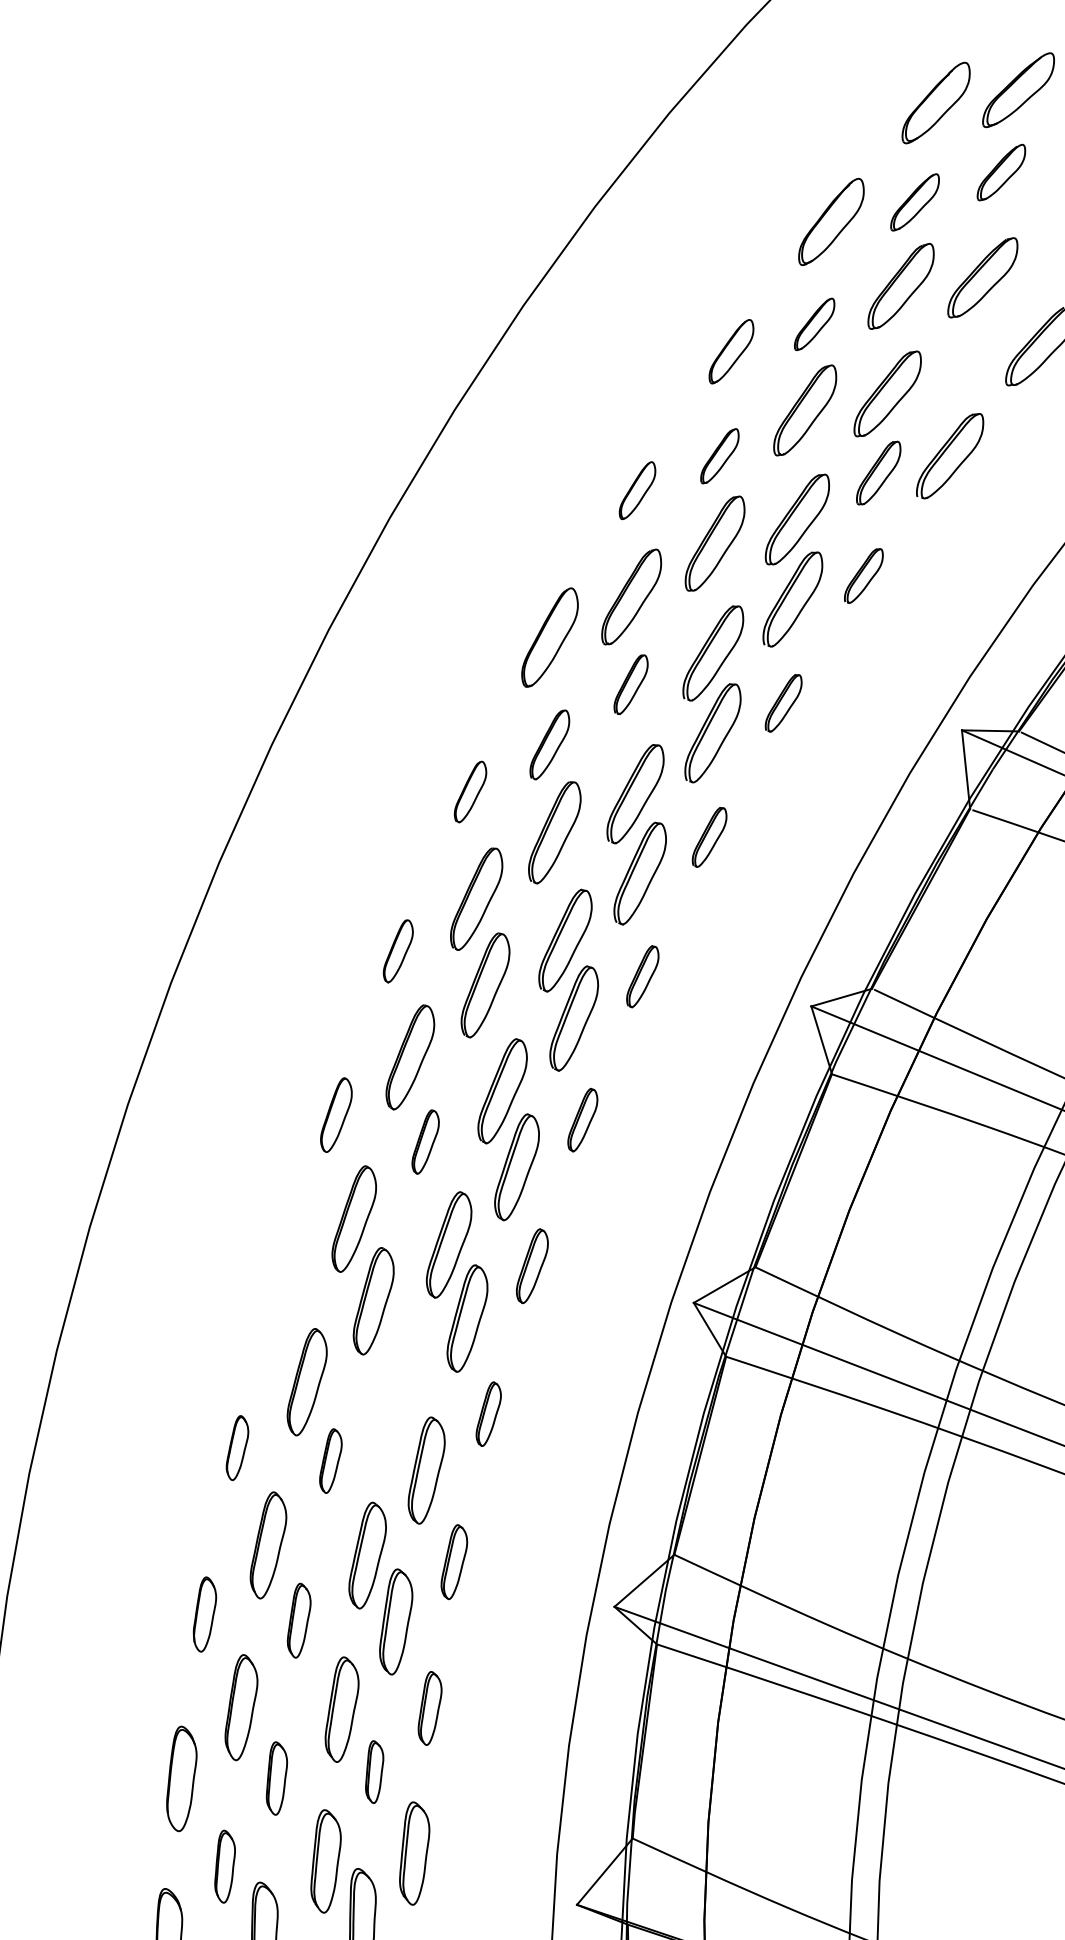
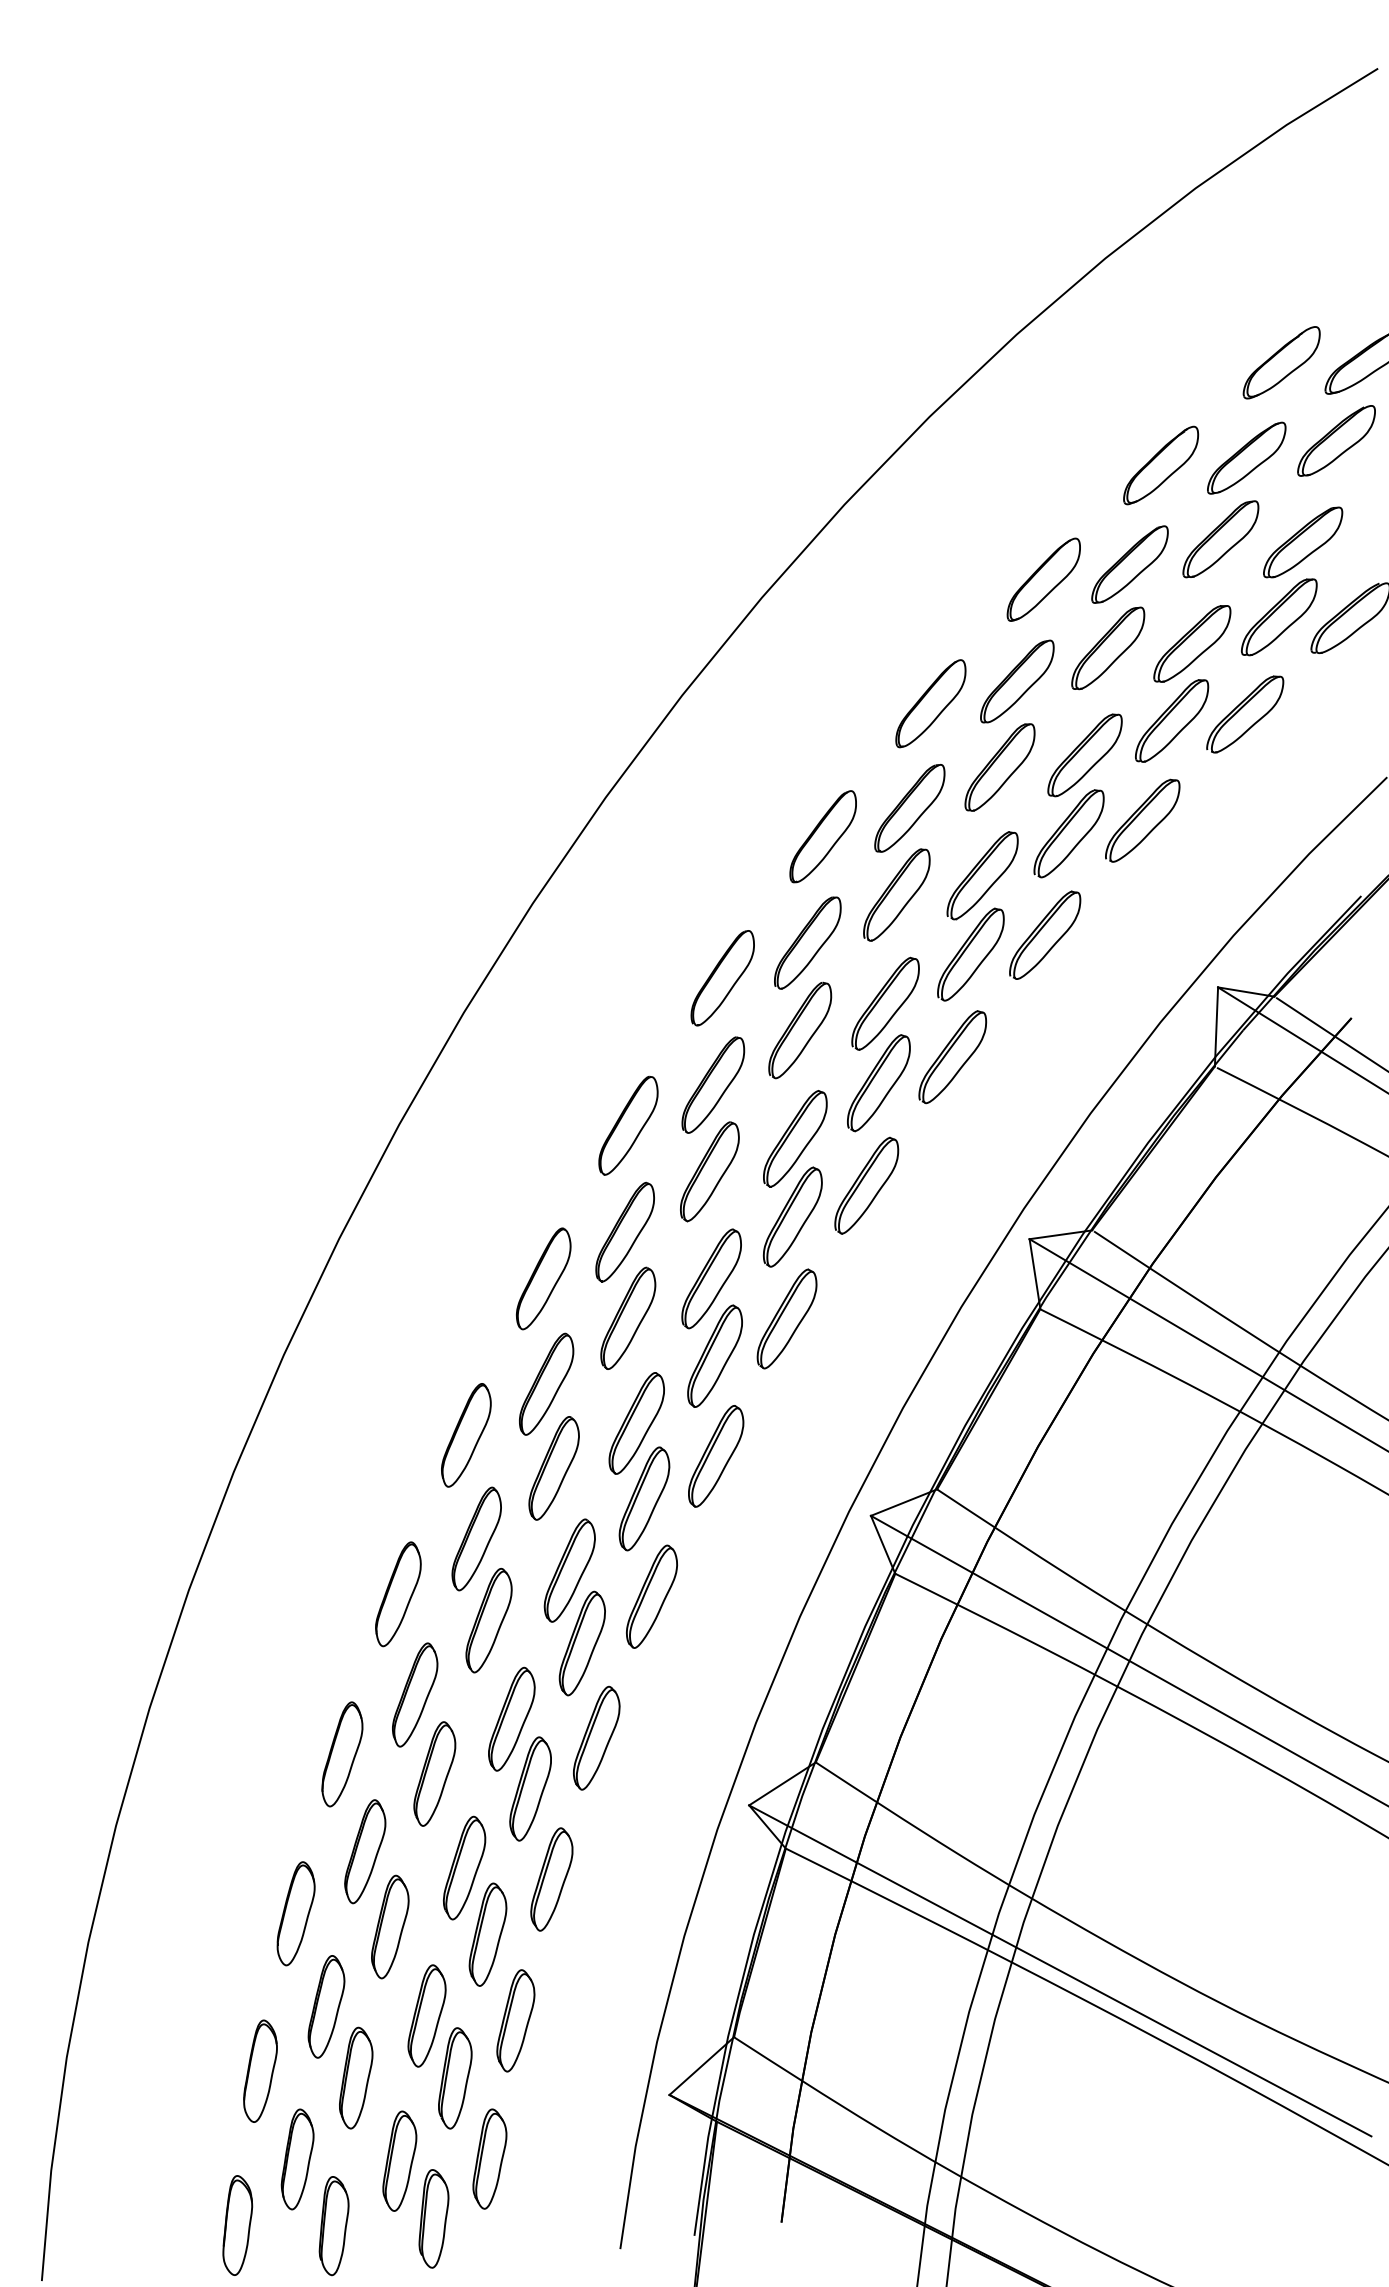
part: (1001, 172) -> (1336, 440), size x1.43
part: (914, 201) -> (1246, 457), size x1.43
part: (814, 324) -> (1129, 564), size x1.67
part: (731, 351) -> (1043, 579), size x1.43
part: (970, 355) -> (1279, 617), added
part: (719, 456) -> (1017, 681), size x1.67
part: (878, 472) -> (1172, 720), size x1.43
part: (636, 490) -> (930, 703), size x1.67
part: (863, 575) -> (1142, 820), size x1.67
part: (630, 684) -> (896, 894), size x1.67
part: (783, 702) -> (1045, 934), size x1.67
part: (549, 744) -> (807, 942), size x1.43
part: (470, 792) -> (722, 978), size x1.67
part: (709, 837) -> (952, 1057), size x1.67
part: (398, 951) -> (628, 1125), size x1.67
part: (642, 976) -> (866, 1185), size x1.67
part: (335, 1114) -> (543, 1278), size x1.43
part: (582, 1119) -> (786, 1318), size x1.67
part: (425, 1141) -> (628, 1317), size x1.67
part: (532, 1266) -> (716, 1456), size x1.43
part: (282, 1281) -> (466, 1435), added
part: (403, 1399) -> (569, 1570), added
part: (488, 1414) -> (651, 1596), size x1.67
part: (237, 1448) -> (398, 1594), size x1.67
part: (330, 1461) -> (488, 1620), size x1.67
part: (453, 1561) -> (596, 1737), size x1.43
part: (204, 1614) -> (342, 1754), size x1.43
part: (298, 1620) -> (434, 1773), size x1.43
part: (429, 1708) -> (551, 1879), size x1.43
part: (373, 1771) -> (487, 1934), size x1.67
part: (276, 1777) -> (390, 1926), size x1.43
part: (224, 1866) -> (326, 2006), size x1.43

